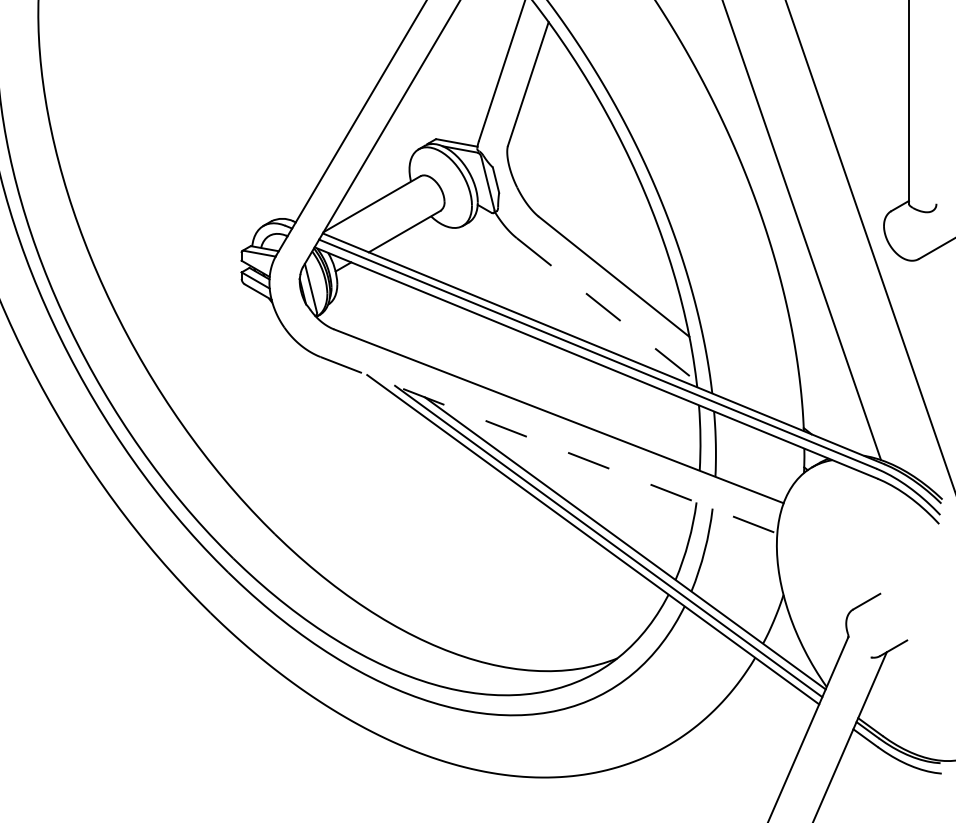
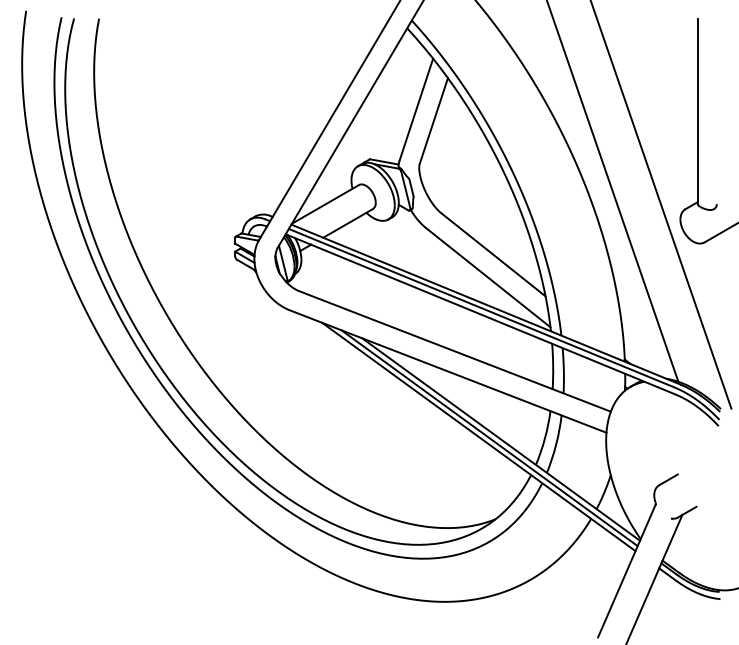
line: (607, 309) -> (488, 277), dashed -> solid
line: (549, 445) -> (448, 371), dashed -> solid

